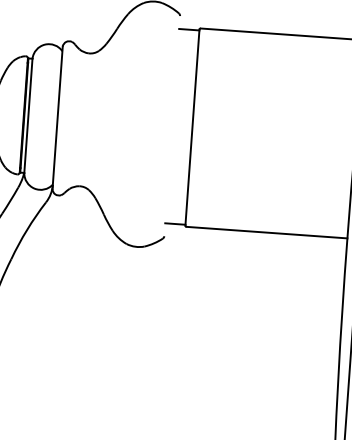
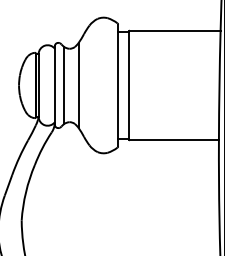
line: (75, 119) -> (64, 85), added
line: (100, 121) -> (78, 85), added
line: (172, 126) -> (118, 85), added

